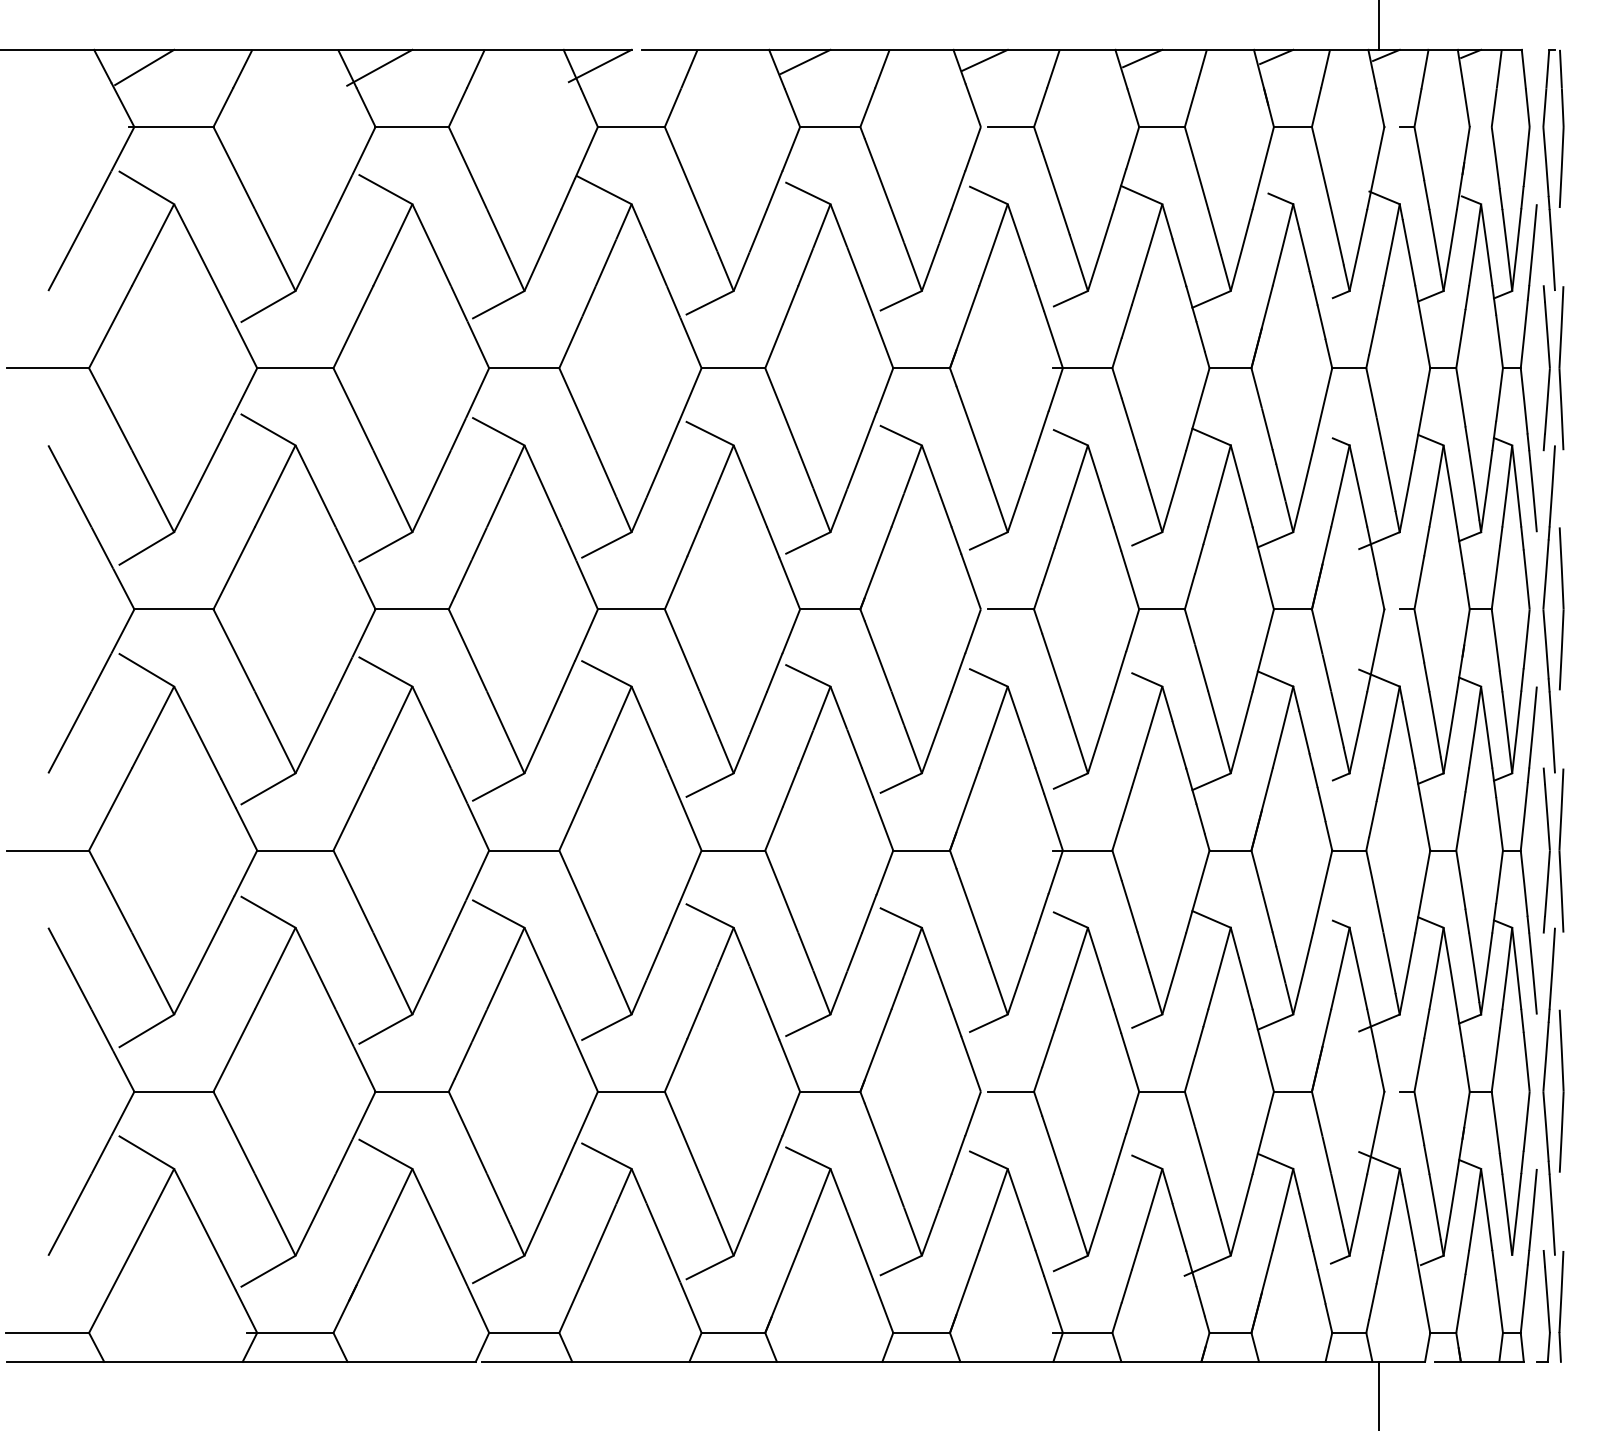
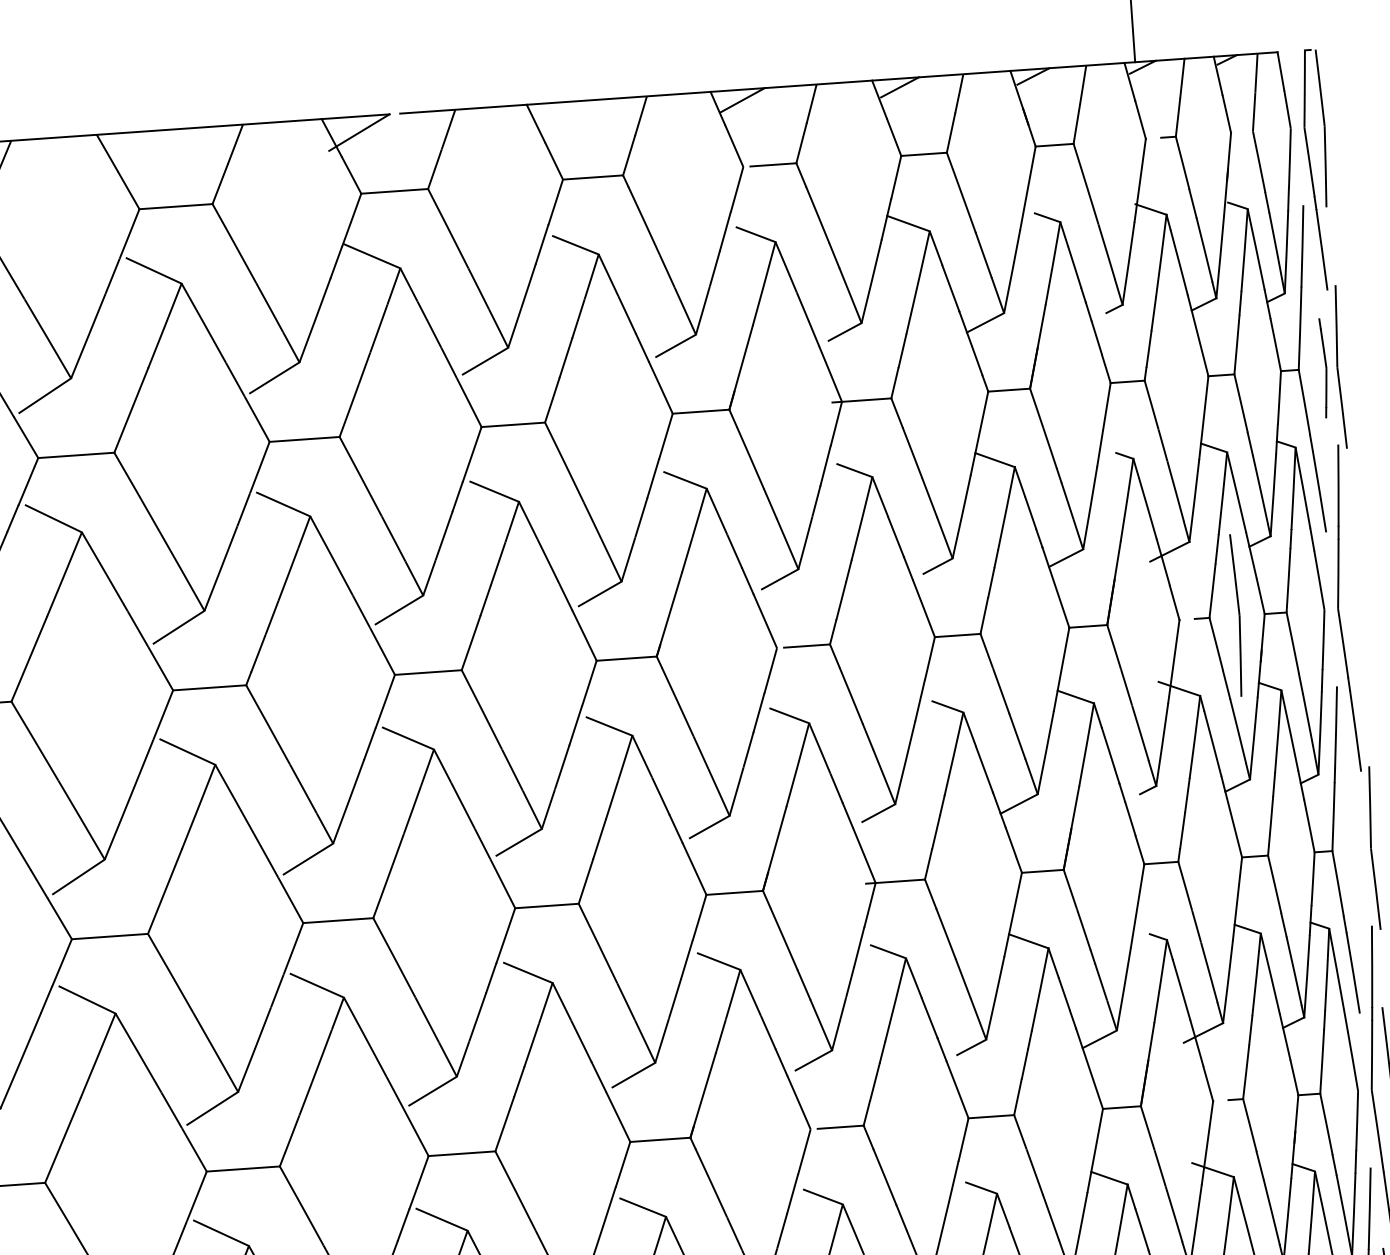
line: (805, 61) -> (563, 113), removed
line: (379, 67) -> (139, 149), removed
part: (1546, 368) -> (1324, 368), size x0.6
part: (1561, 608) -> (1237, 615), moved
part: (1546, 850) -> (1358, 849), removed

